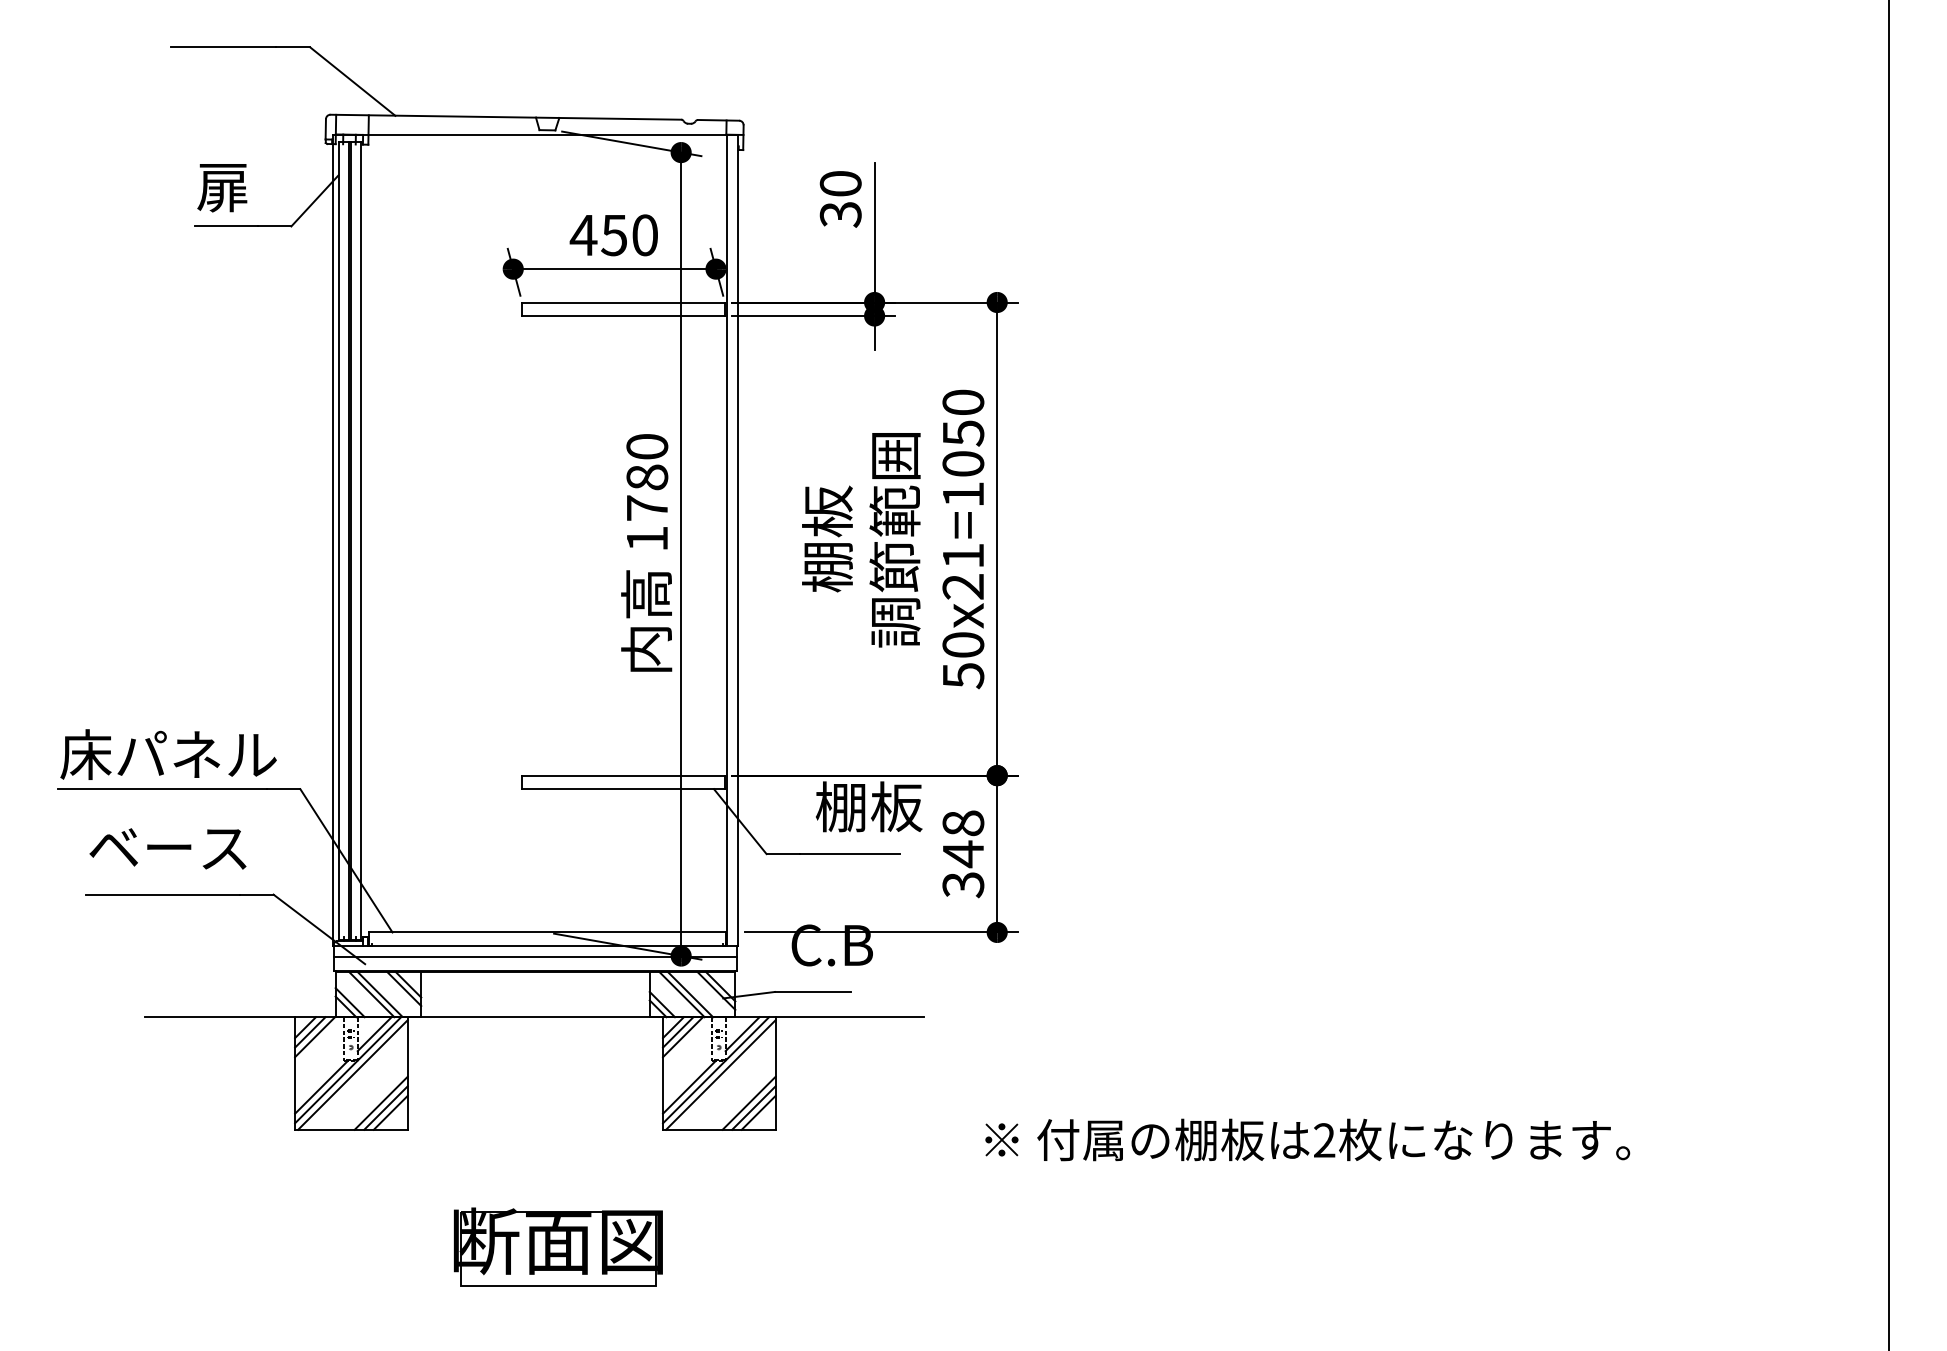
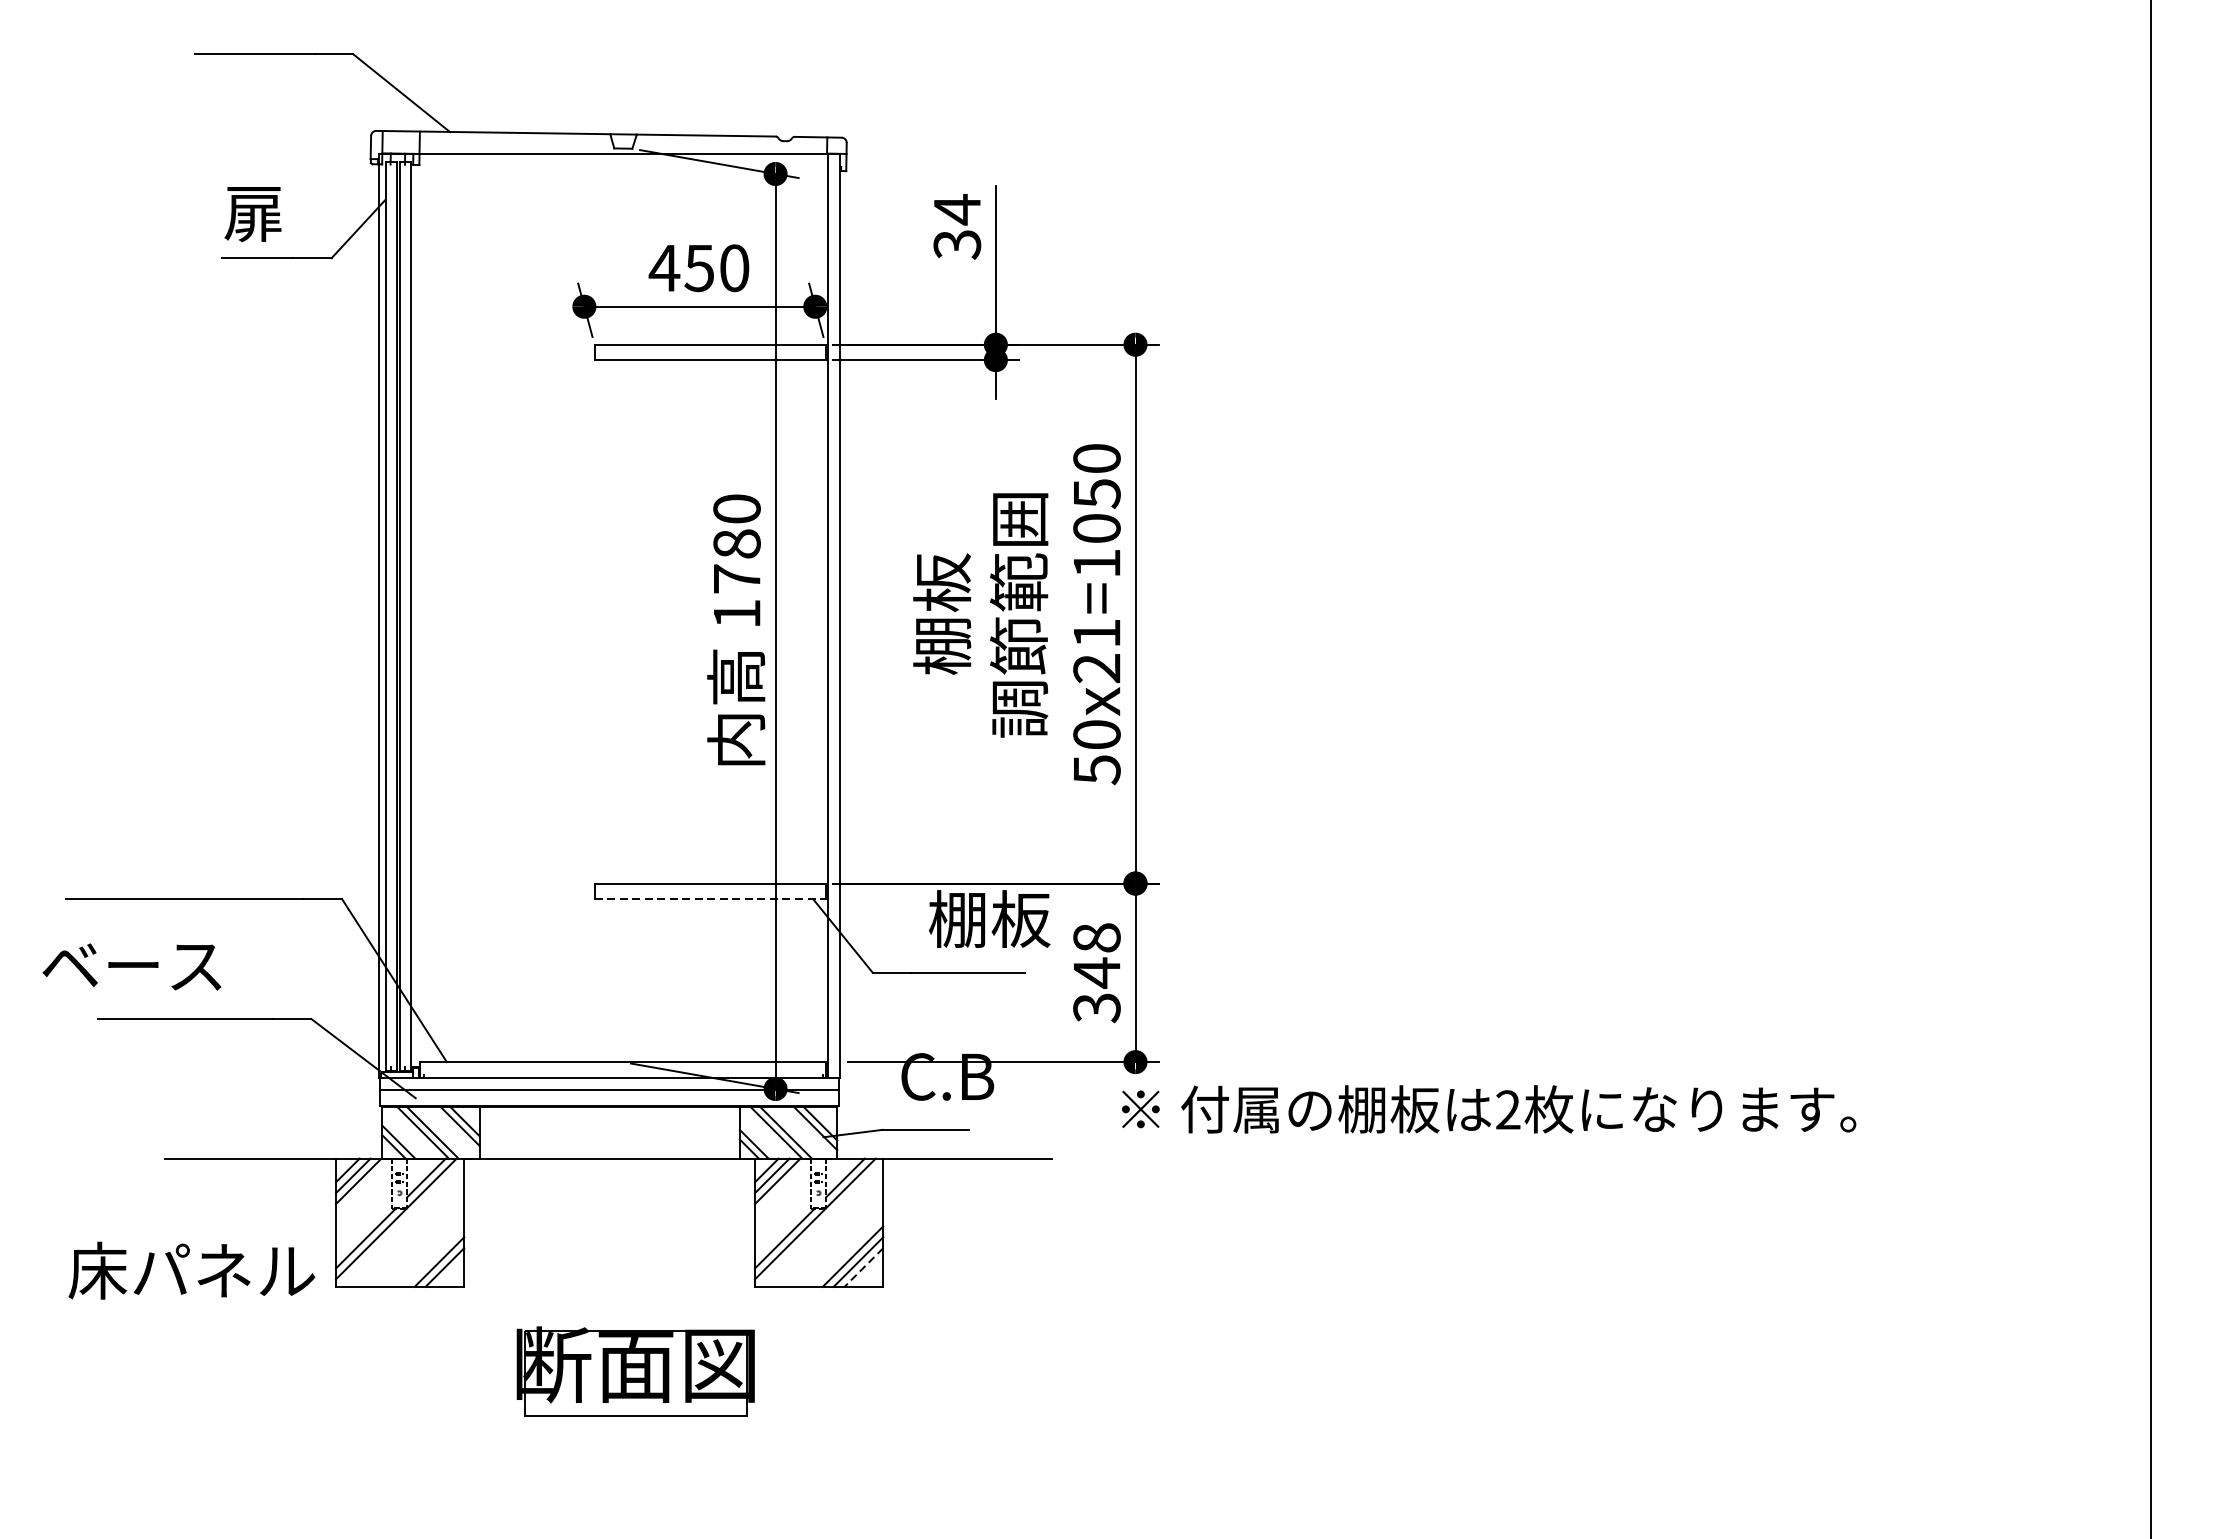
text: (840, 183) -> (957, 209), 30 -> 34
text: (168, 754) -> (191, 1270), moved
line: (624, 789) -> (711, 899), solid -> dashed
text: (167, 848) -> (131, 966), moved
line: (352, 1074) -> (401, 1223), removed
line: (720, 1074) -> (820, 1223), removed
line: (380, 1102) -> (433, 1255), removed
line: (758, 1113) -> (863, 1268), solid -> dashed
text: (1307, 1139) -> (1488, 1108), moved
part: (558, 1246) -> (635, 1370), moved

